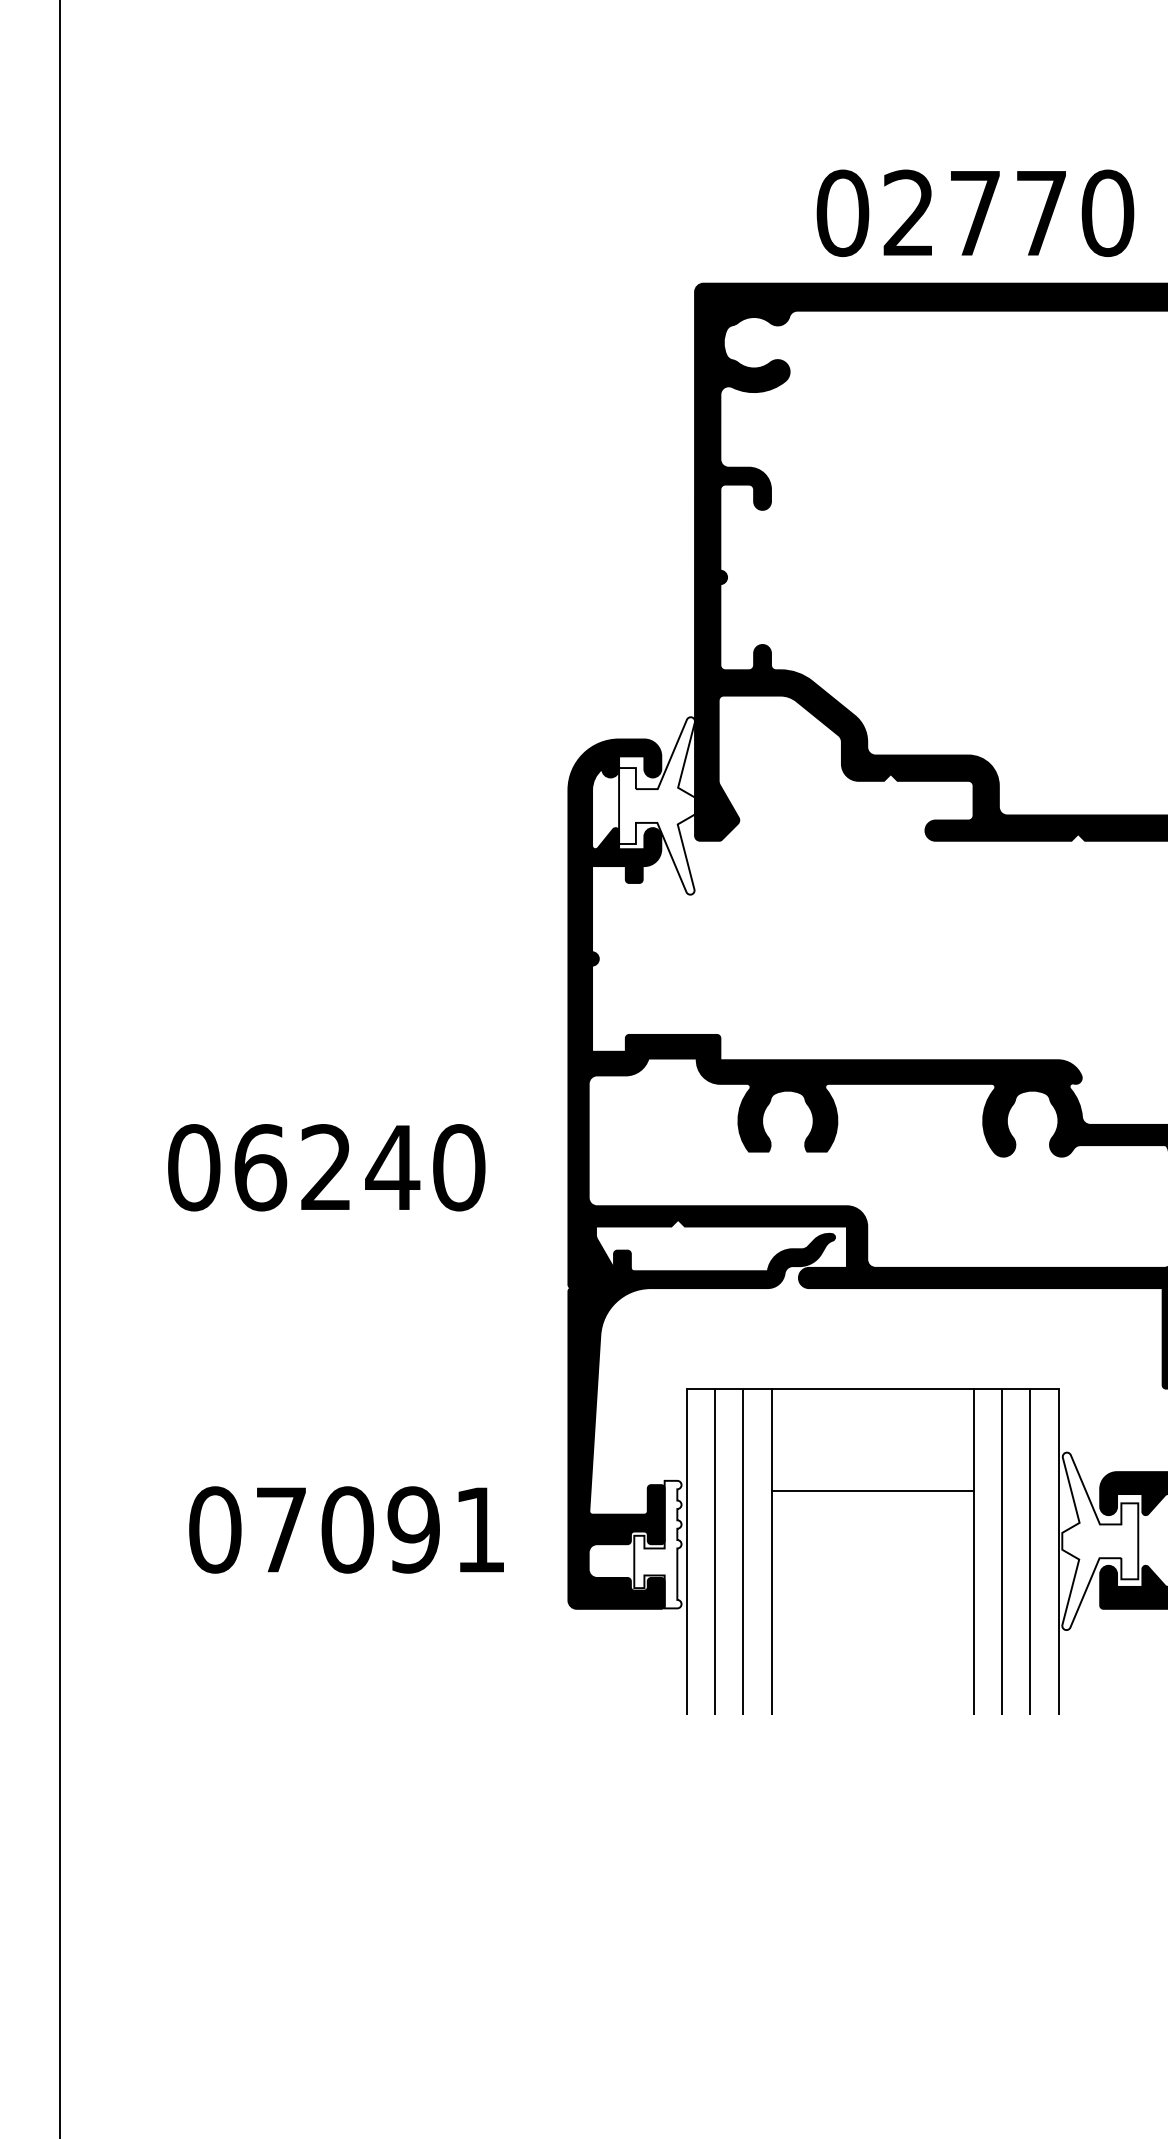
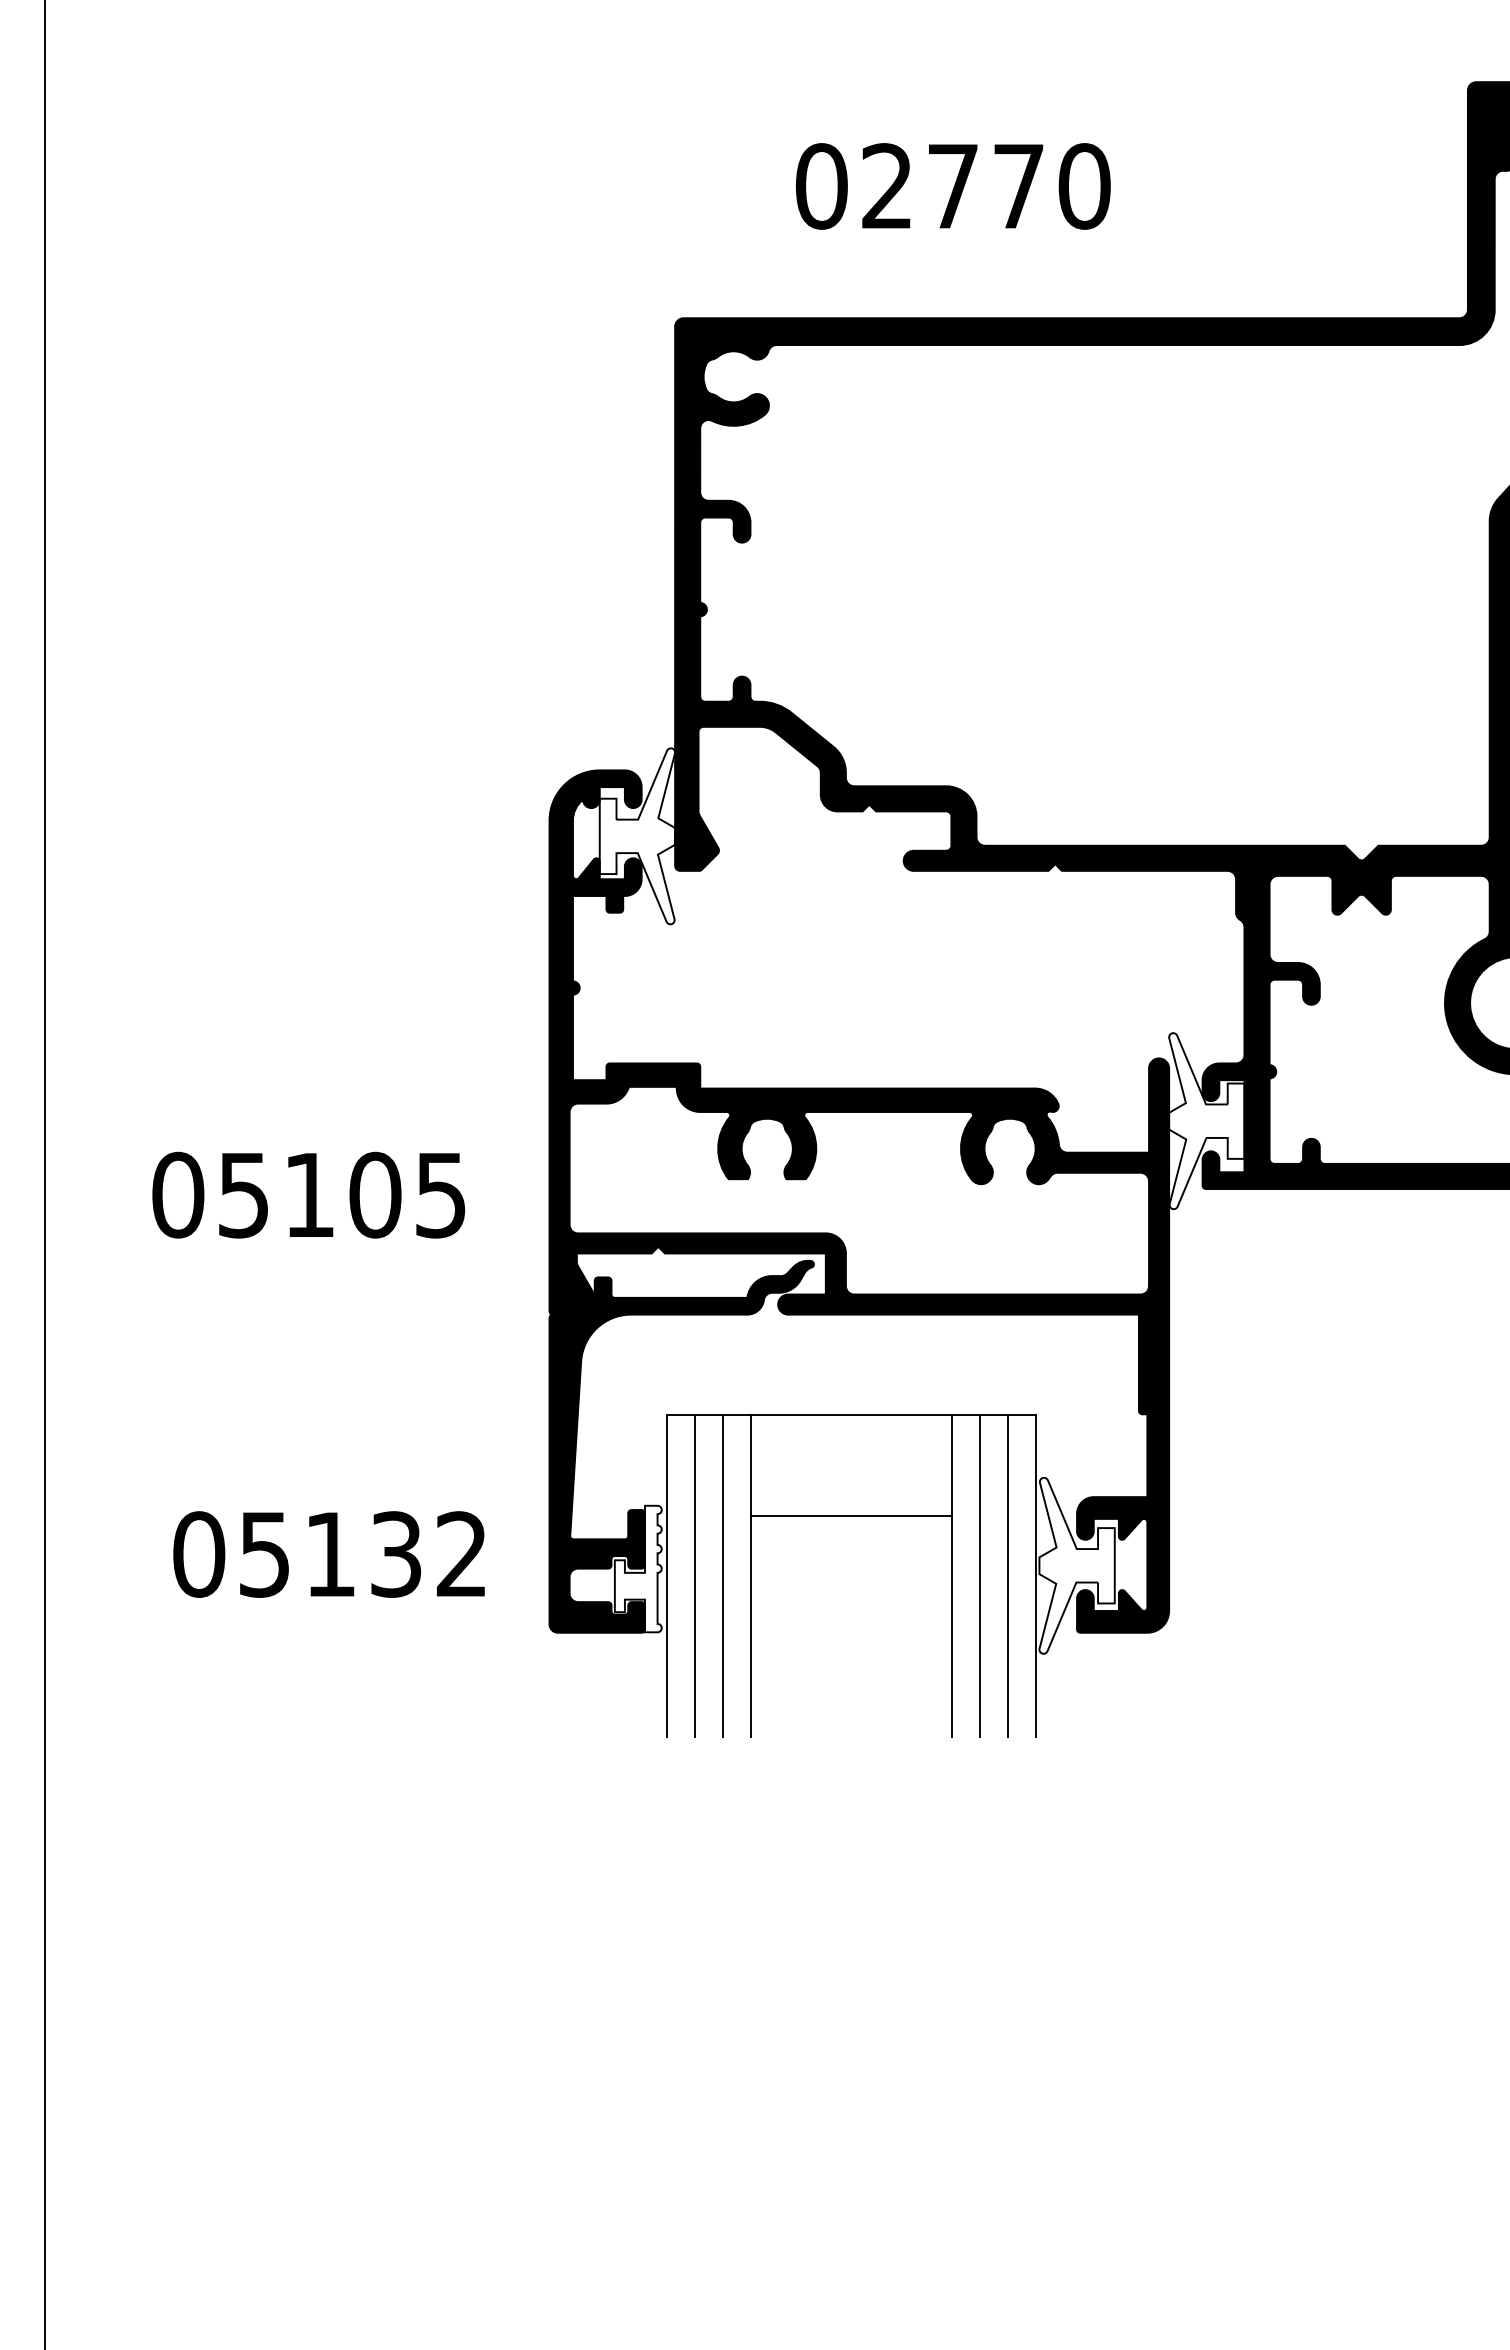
text: (975, 213) -> (953, 186), moved
text: (359, 1167) -> (342, 1194), 06240 -> 05105
text: (379, 1529) -> (362, 1554), 07091 -> 05132

